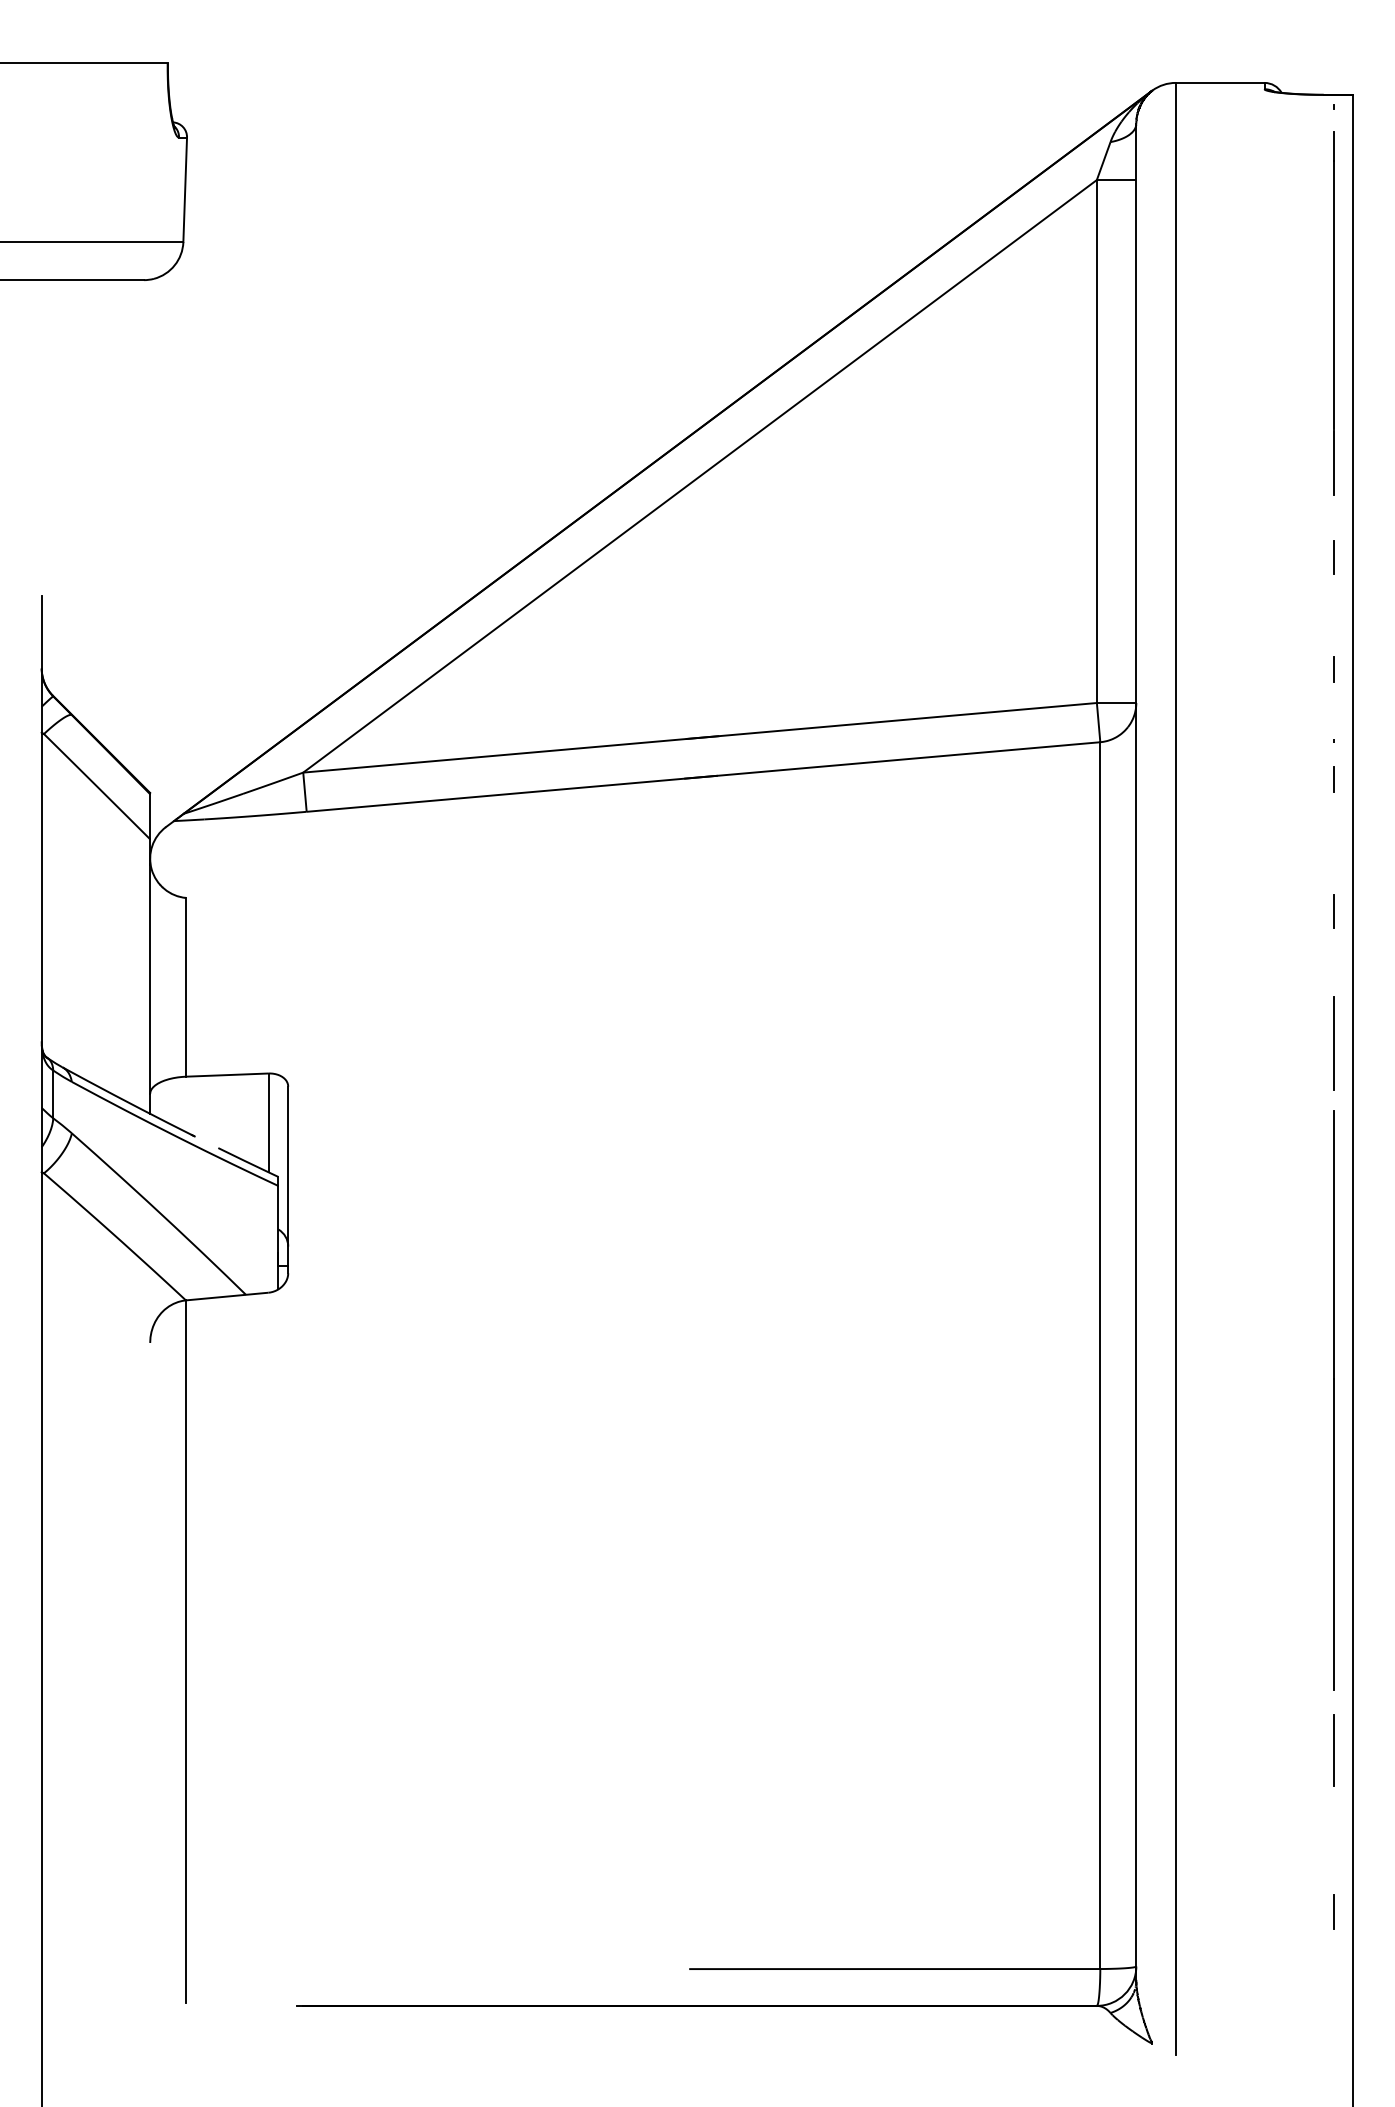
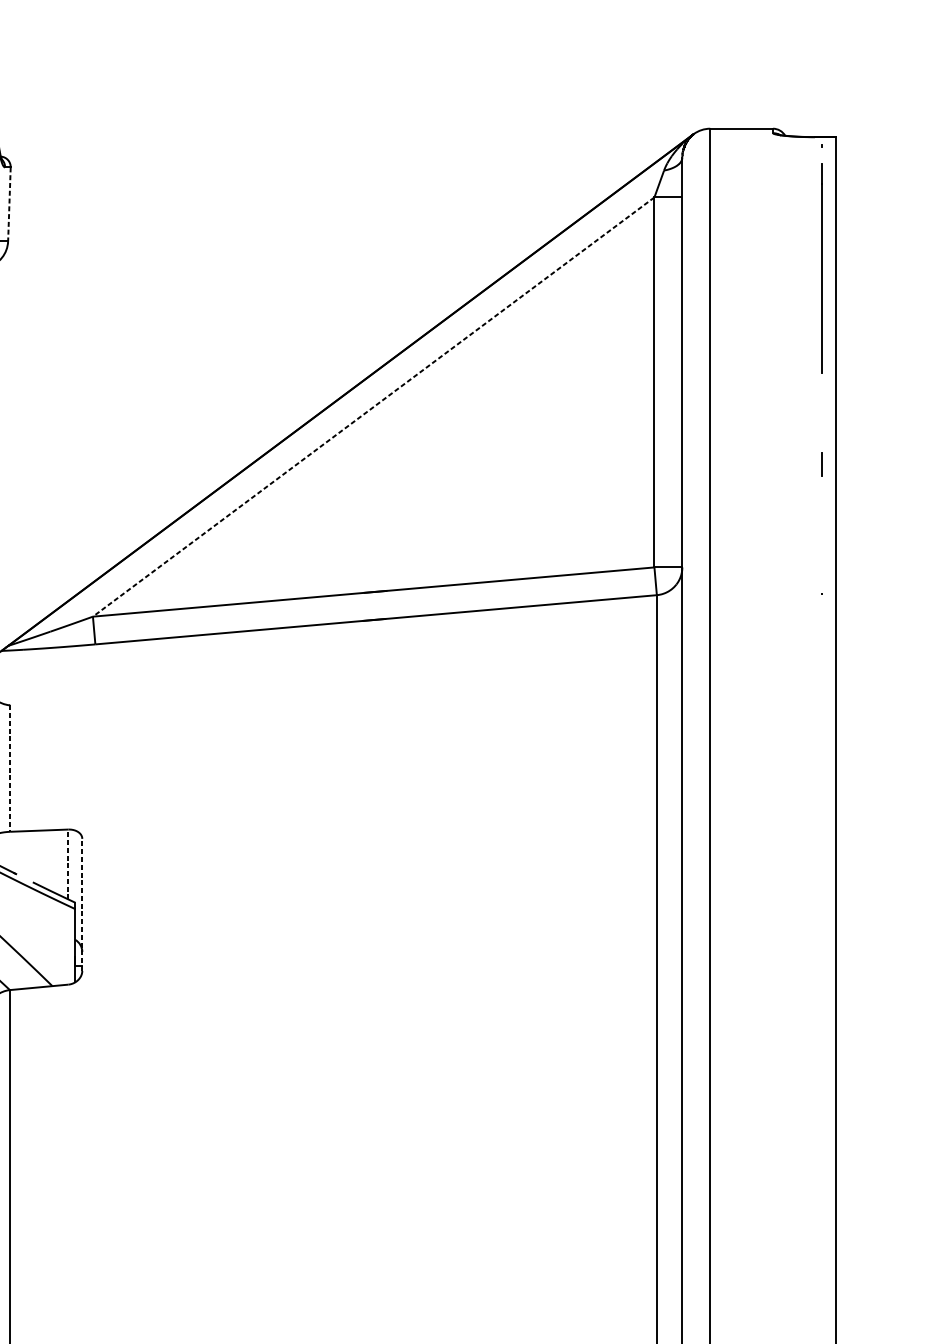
line: (185, 190) -> (9, 204), solid -> dashed
line: (1333, 462) -> (821, 397), removed
line: (699, 476) -> (373, 407), solid -> dashed
line: (1333, 669) -> (821, 543), removed
line: (1333, 779) -> (821, 621), removed
line: (1333, 911) -> (821, 714), removed
line: (186, 987) -> (10, 768), solid -> dashed
line: (1333, 1043) -> (821, 808), removed
line: (268, 1122) -> (68, 864), solid -> dashed
line: (288, 1179) -> (82, 904), solid -> dashed
line: (1333, 1400) -> (821, 1060), removed
line: (1333, 1750) -> (821, 1308), removed

